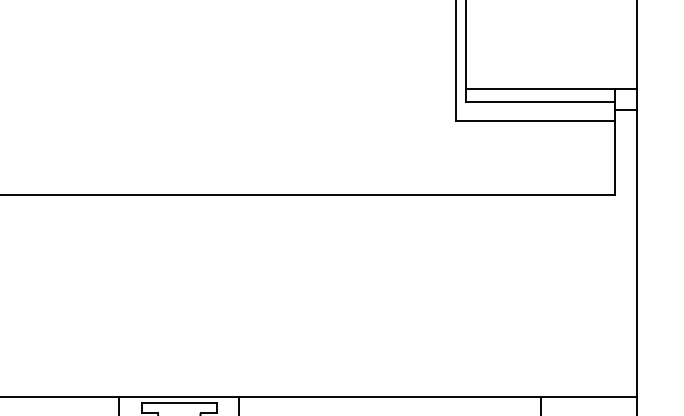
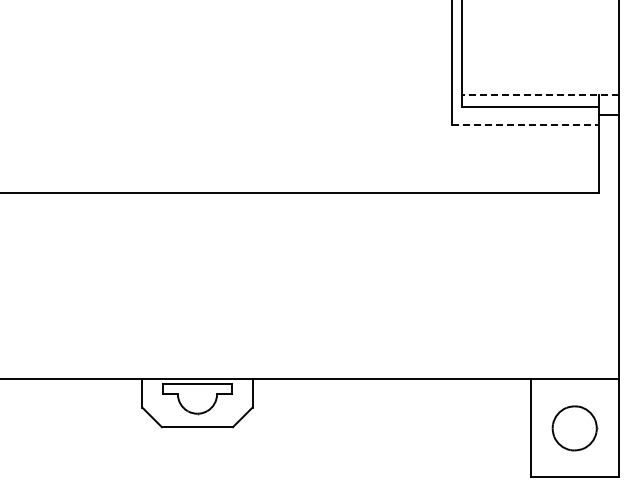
line: (550, 89) -> (539, 95), solid -> dashed
line: (536, 120) -> (526, 124), solid -> dashed

